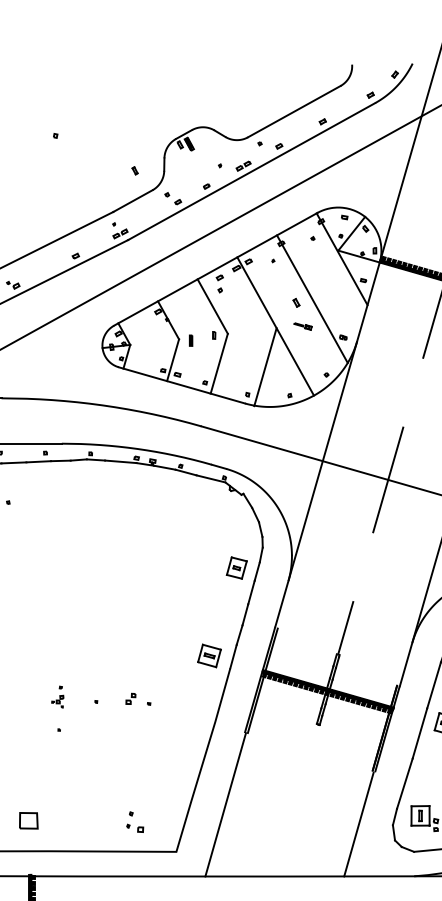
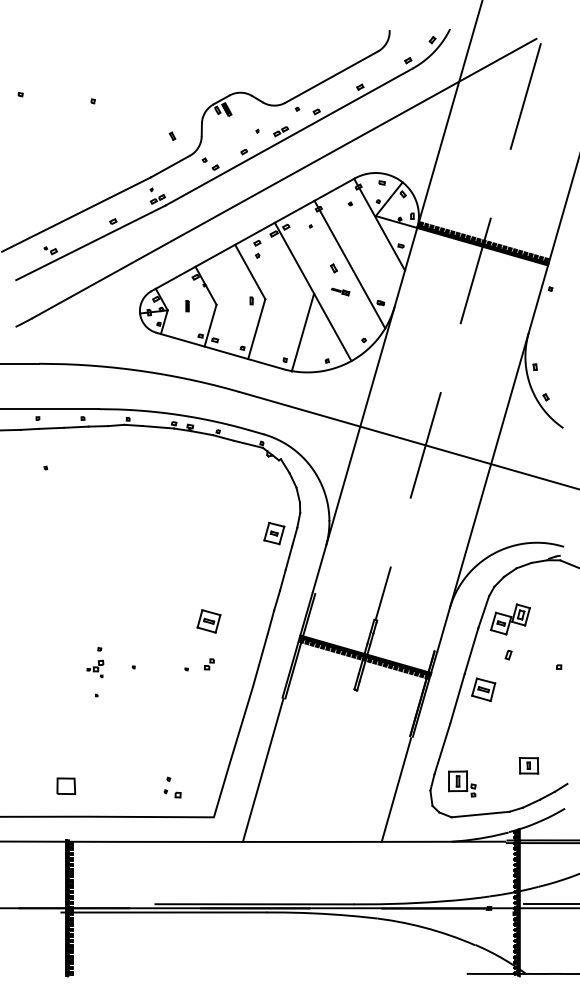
part: (191, 341) -> (187, 306), moved
part: (209, 656) -> (208, 621), moved
part: (57, 697) -> (94, 662), size x1.4
part: (131, 699) -> (209, 664), moved

